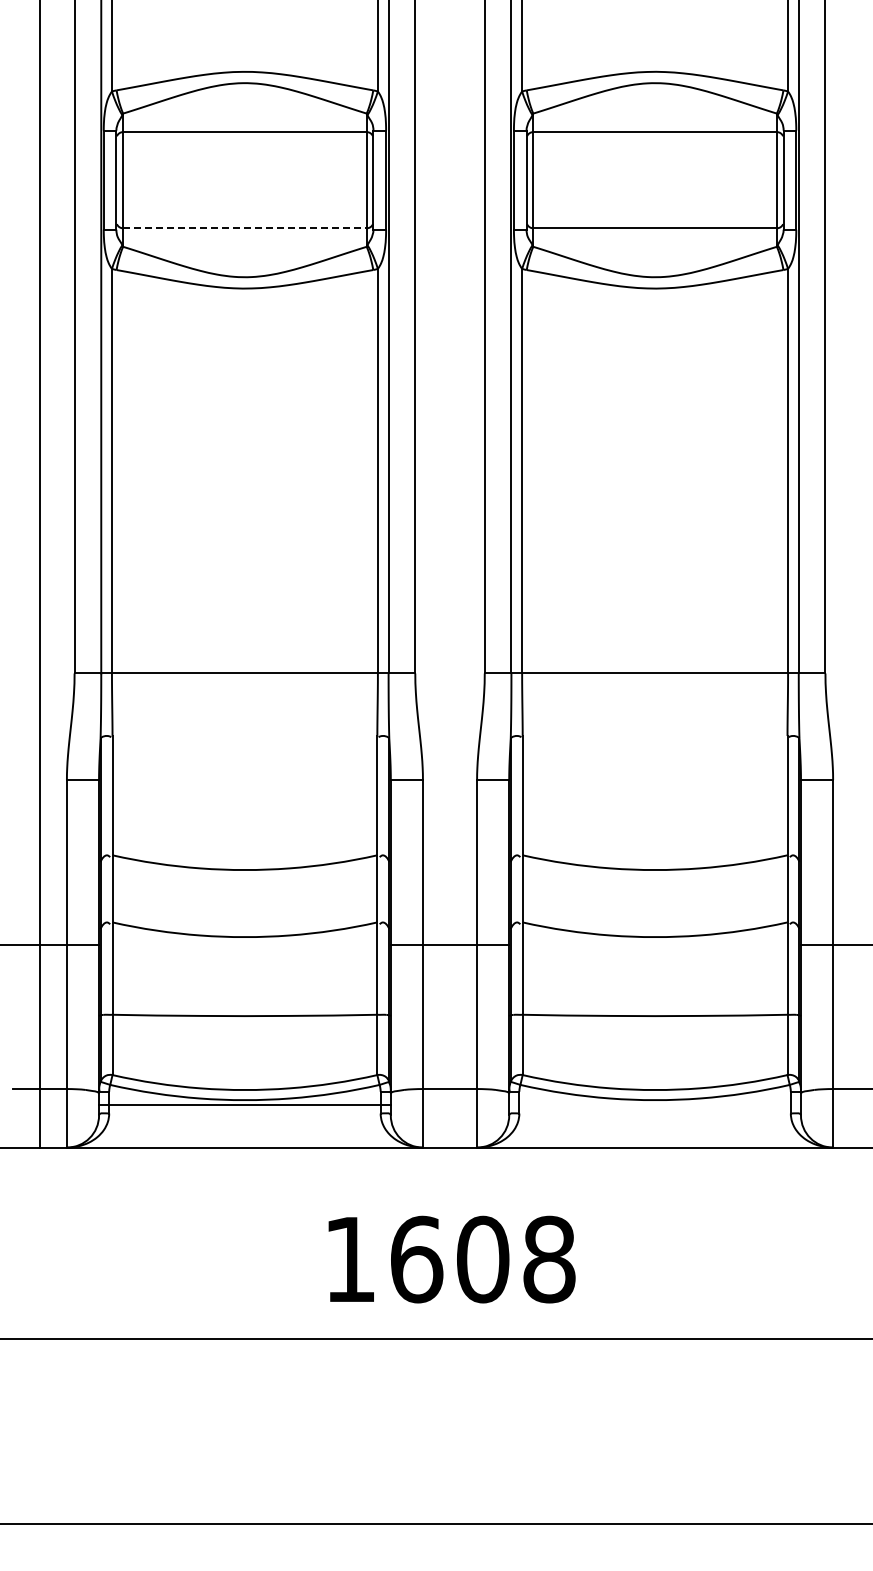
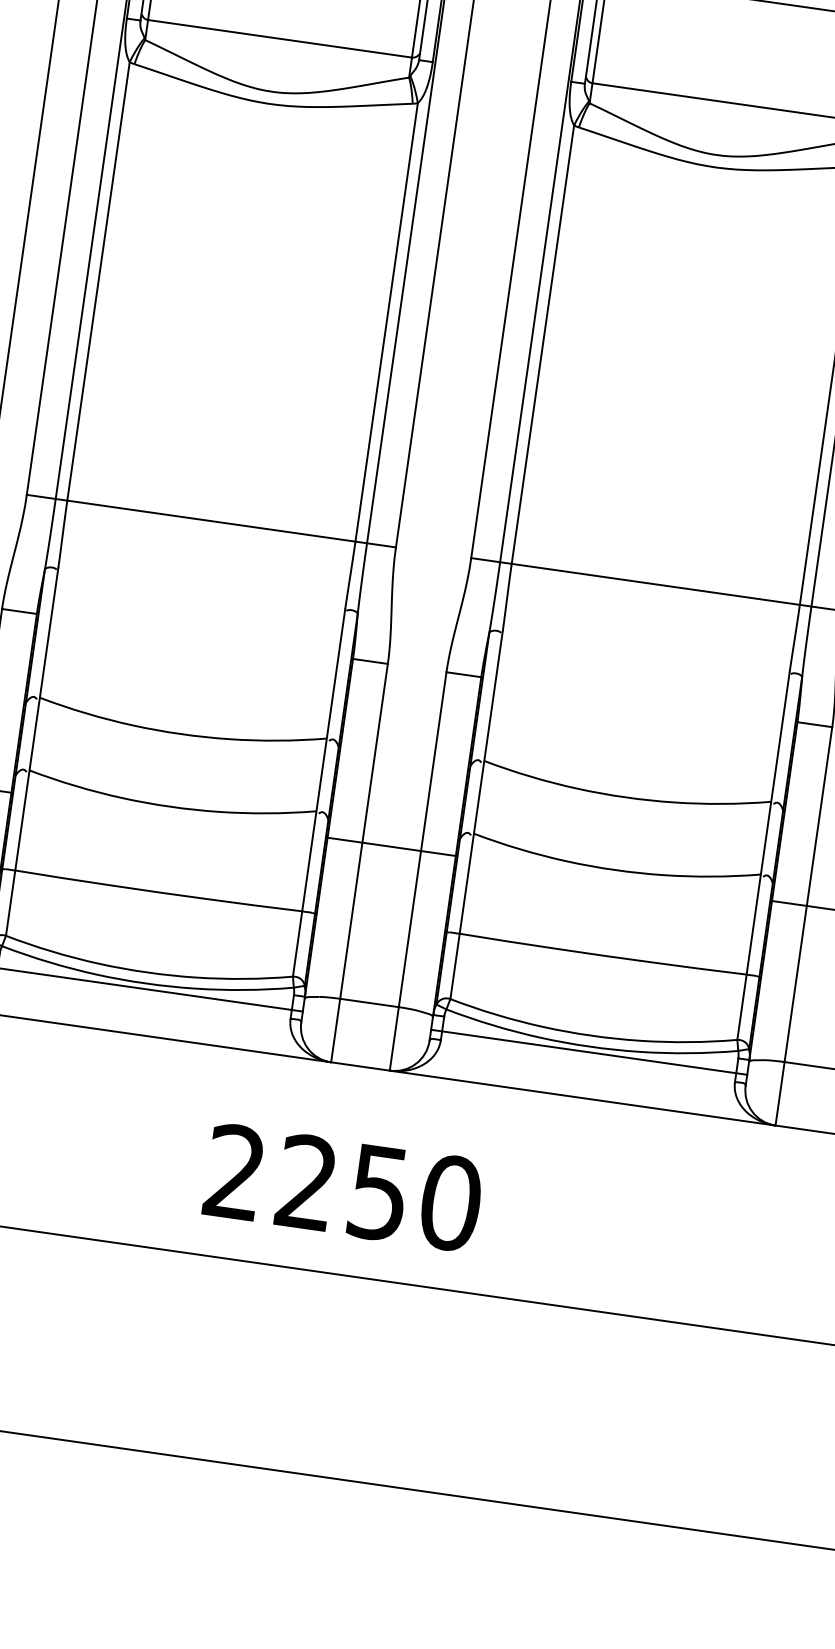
line: (244, 228) -> (279, 38), dashed -> solid
line: (654, 1105) -> (588, 1052), added
text: (449, 1259) -> (342, 1187), 1608 -> 2250

